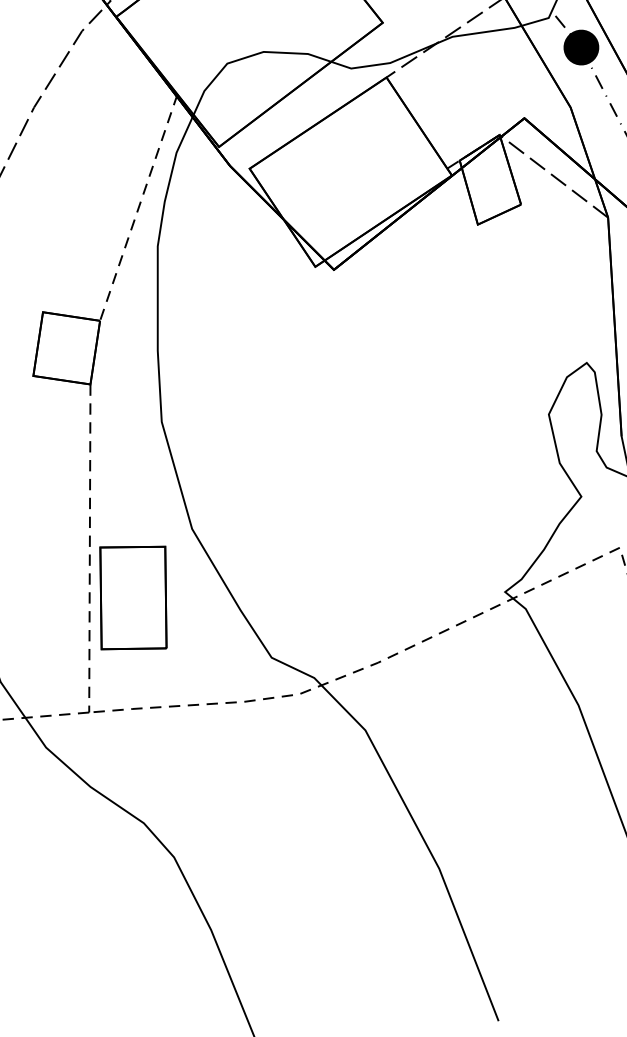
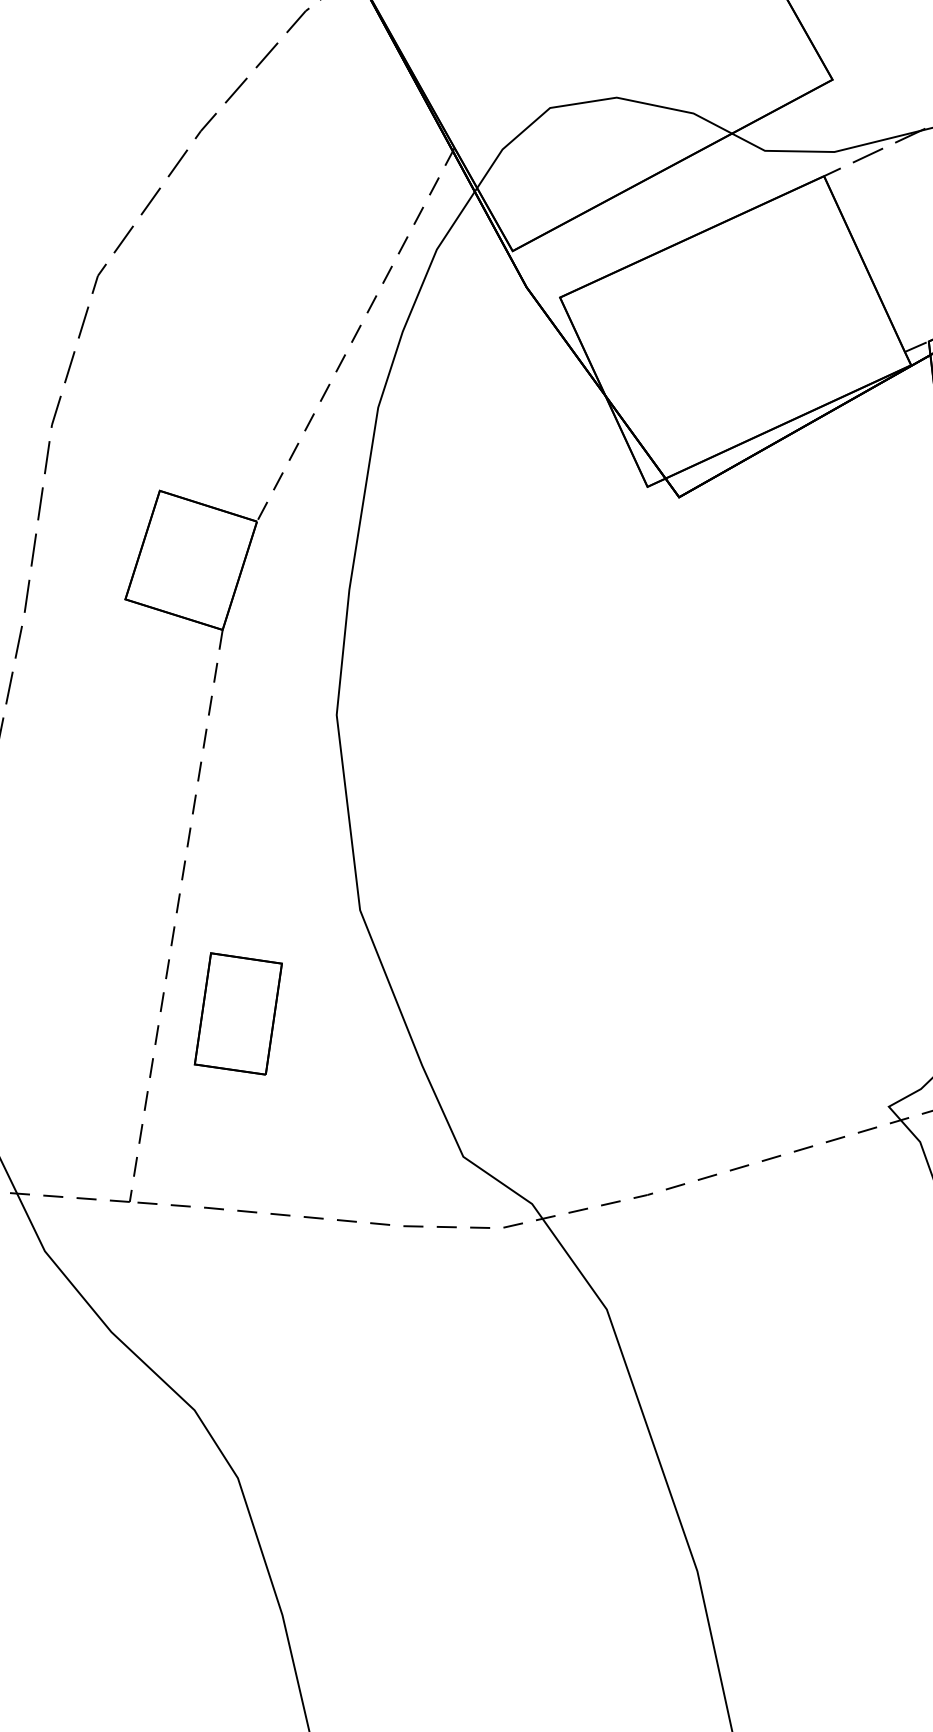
part: (132, 597) -> (237, 1013), size x0.62

